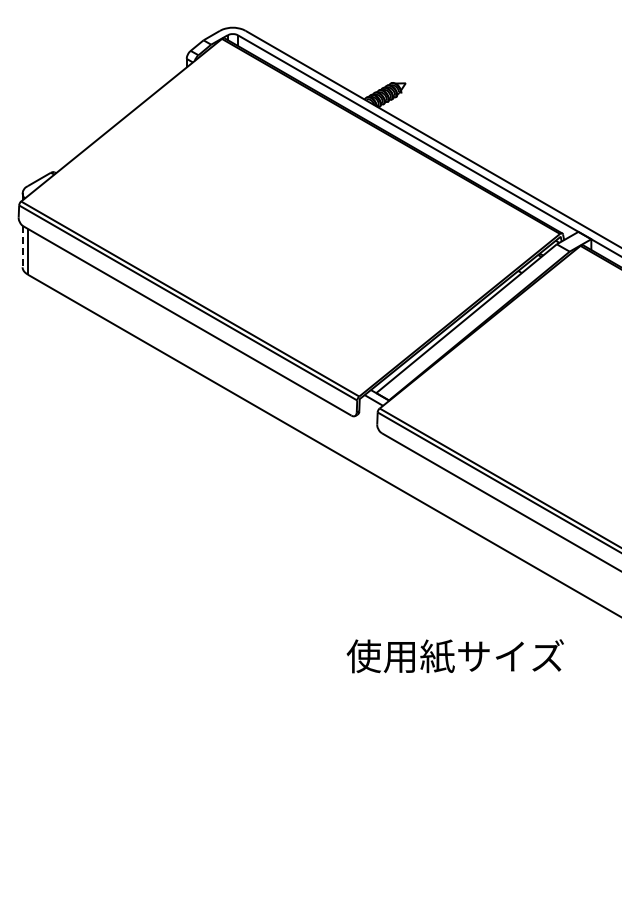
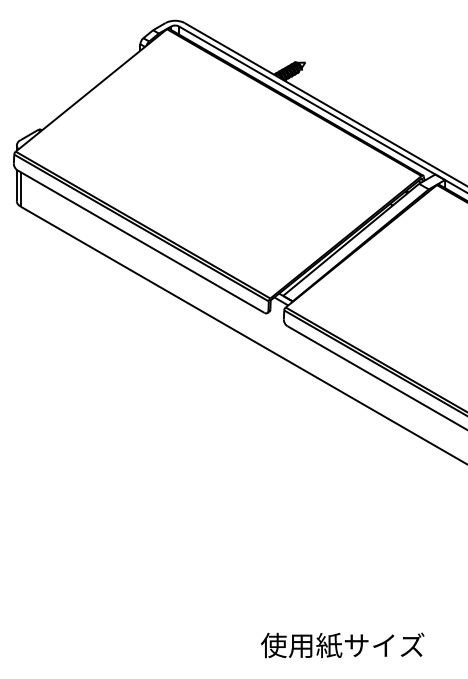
line: (22, 246) -> (16, 185), dashed -> solid
text: (454, 656) -> (342, 645), moved

